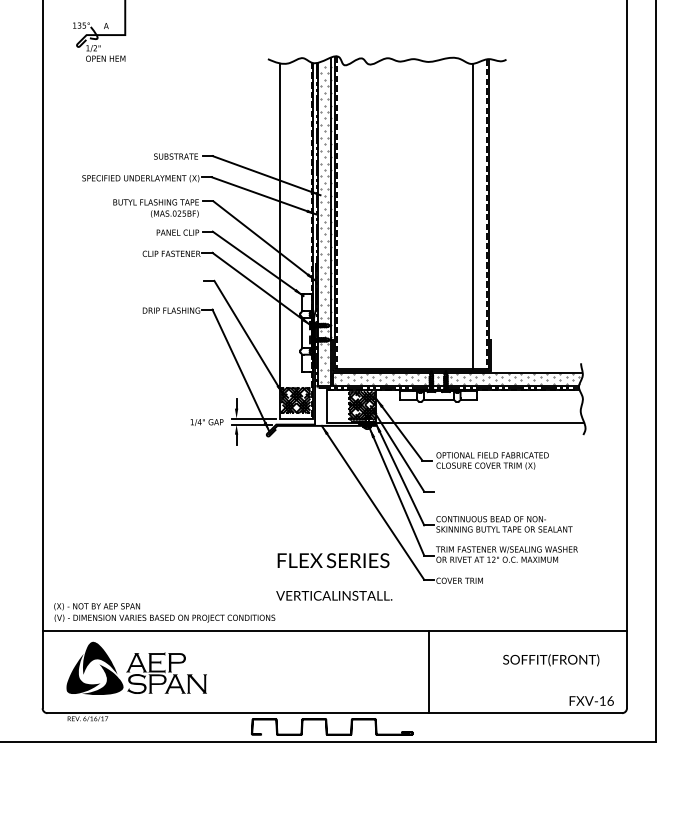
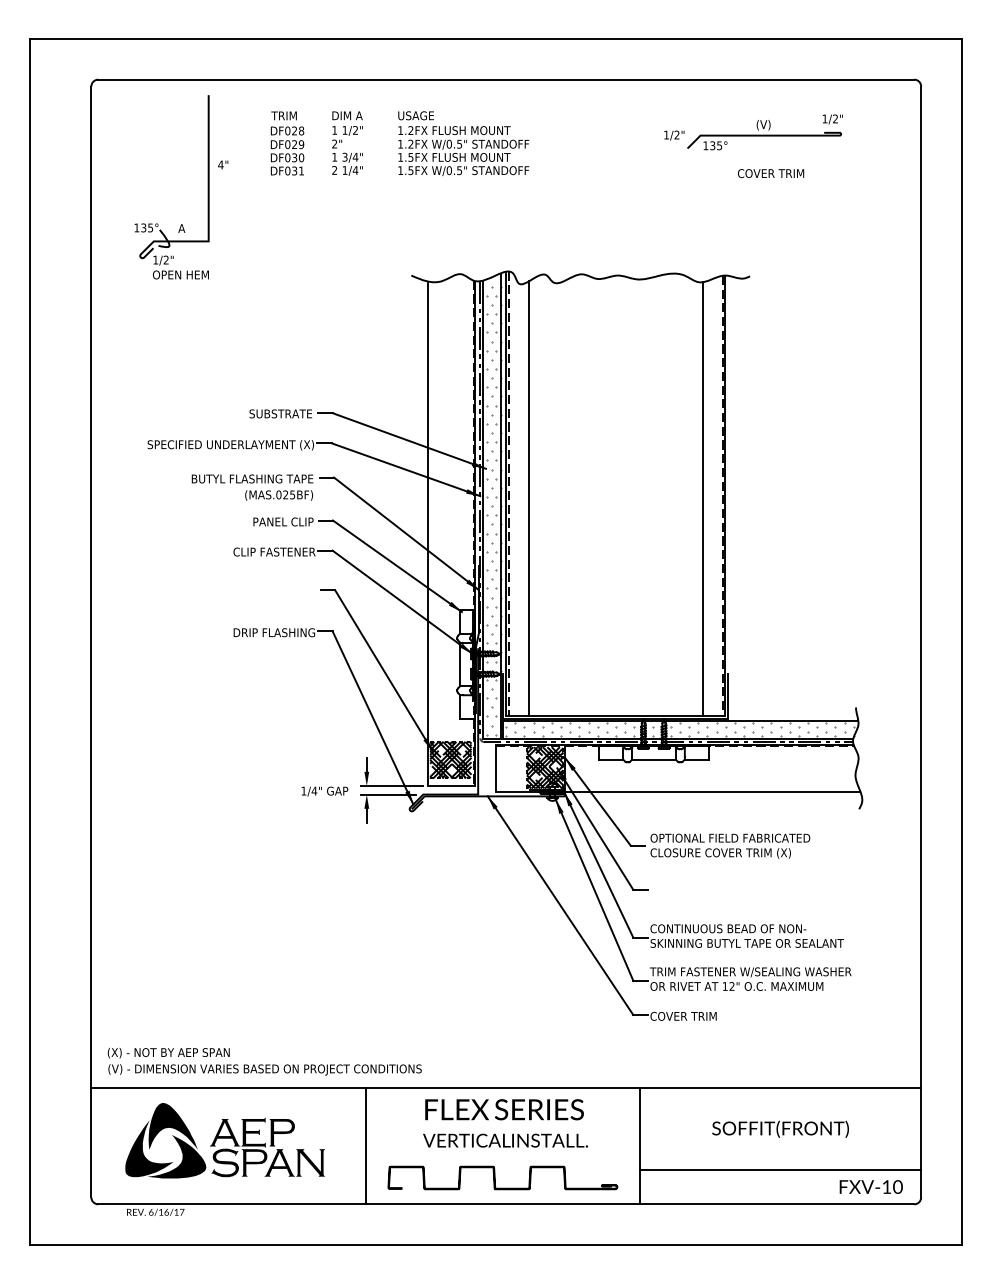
line: (350, 216) -> (528, 498), added
text: (333, 560) -> (504, 1109), moved
text: (334, 595) -> (505, 1140), moved
text: (551, 659) -> (780, 1128), moved
line: (235, 671) -> (365, 1145), added
line: (527, 689) -> (780, 1170), added
text: (610, 700) -> (897, 1186), FXV-16 -> FXV-10
part: (327, 726) -> (495, 1177), moved

